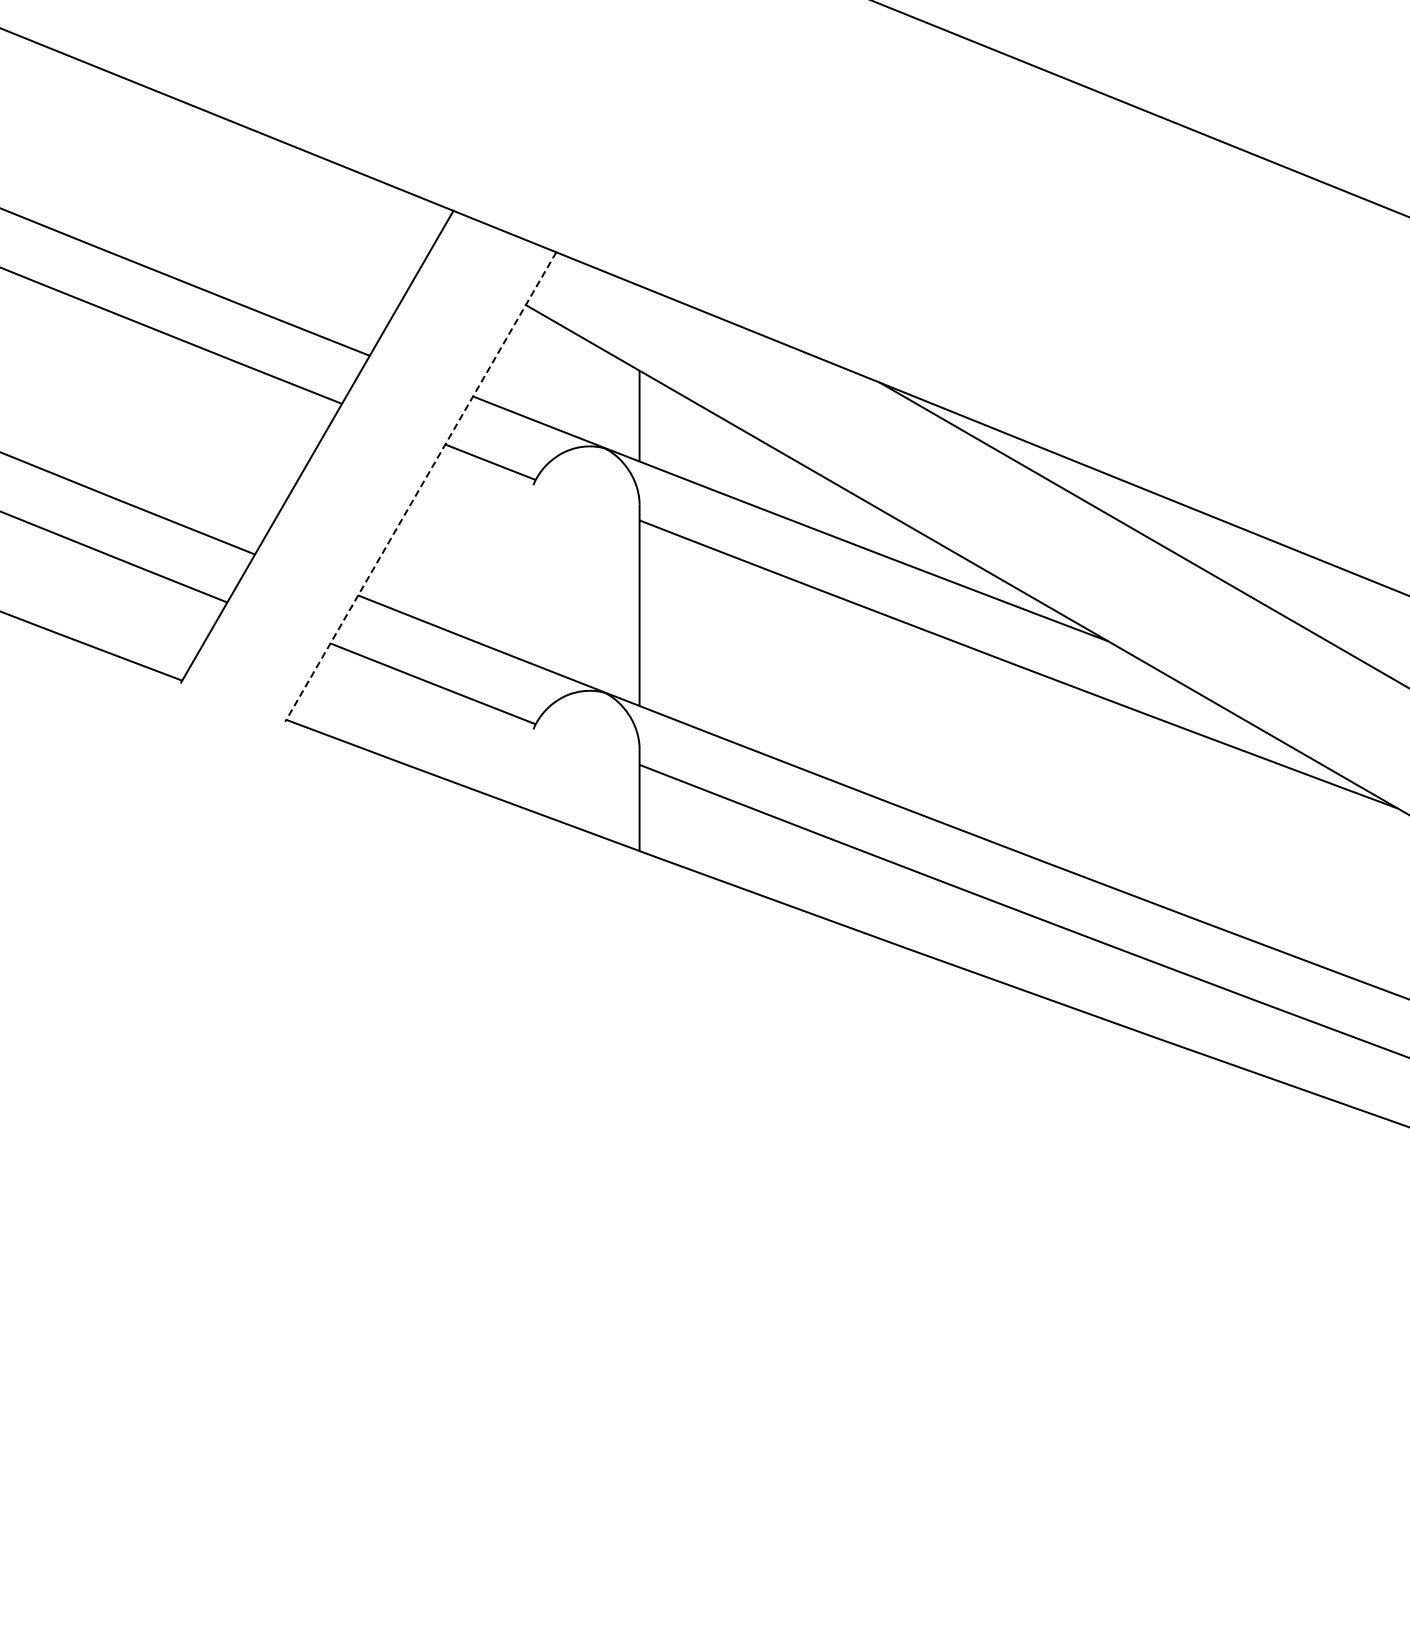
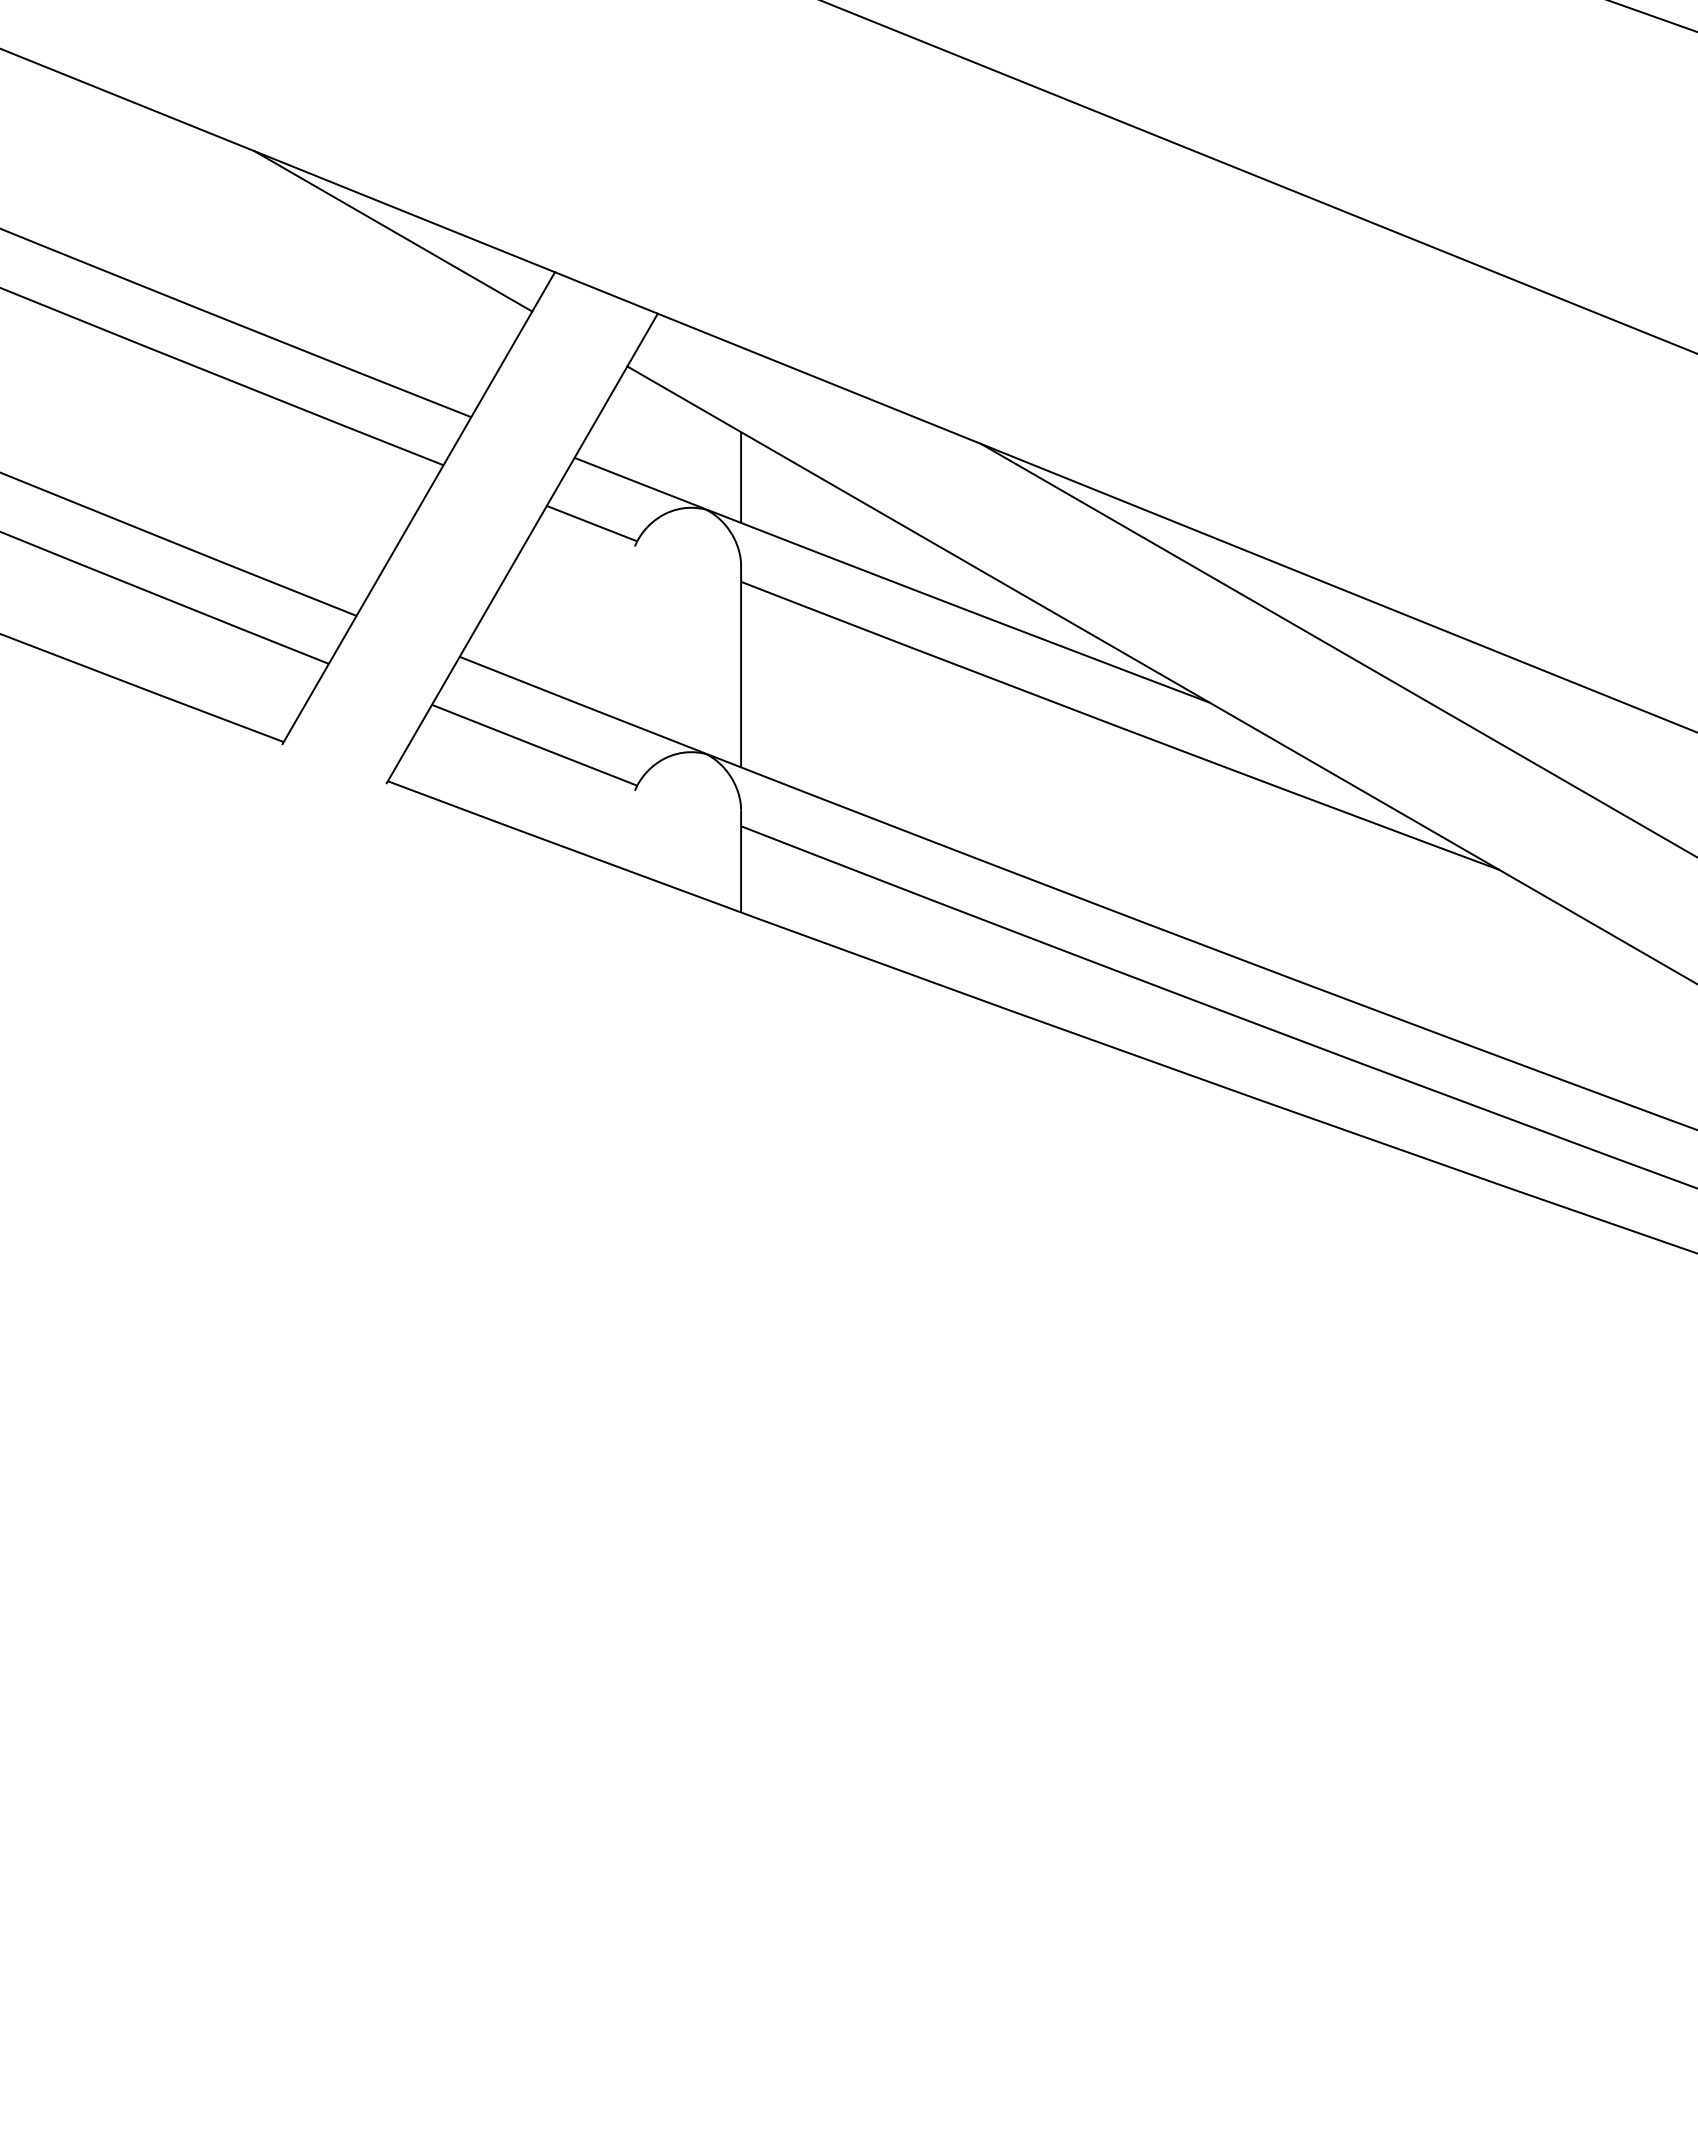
line: (291, 170) -> (393, 231), added
line: (420, 487) -> (522, 548), dashed -> solid

